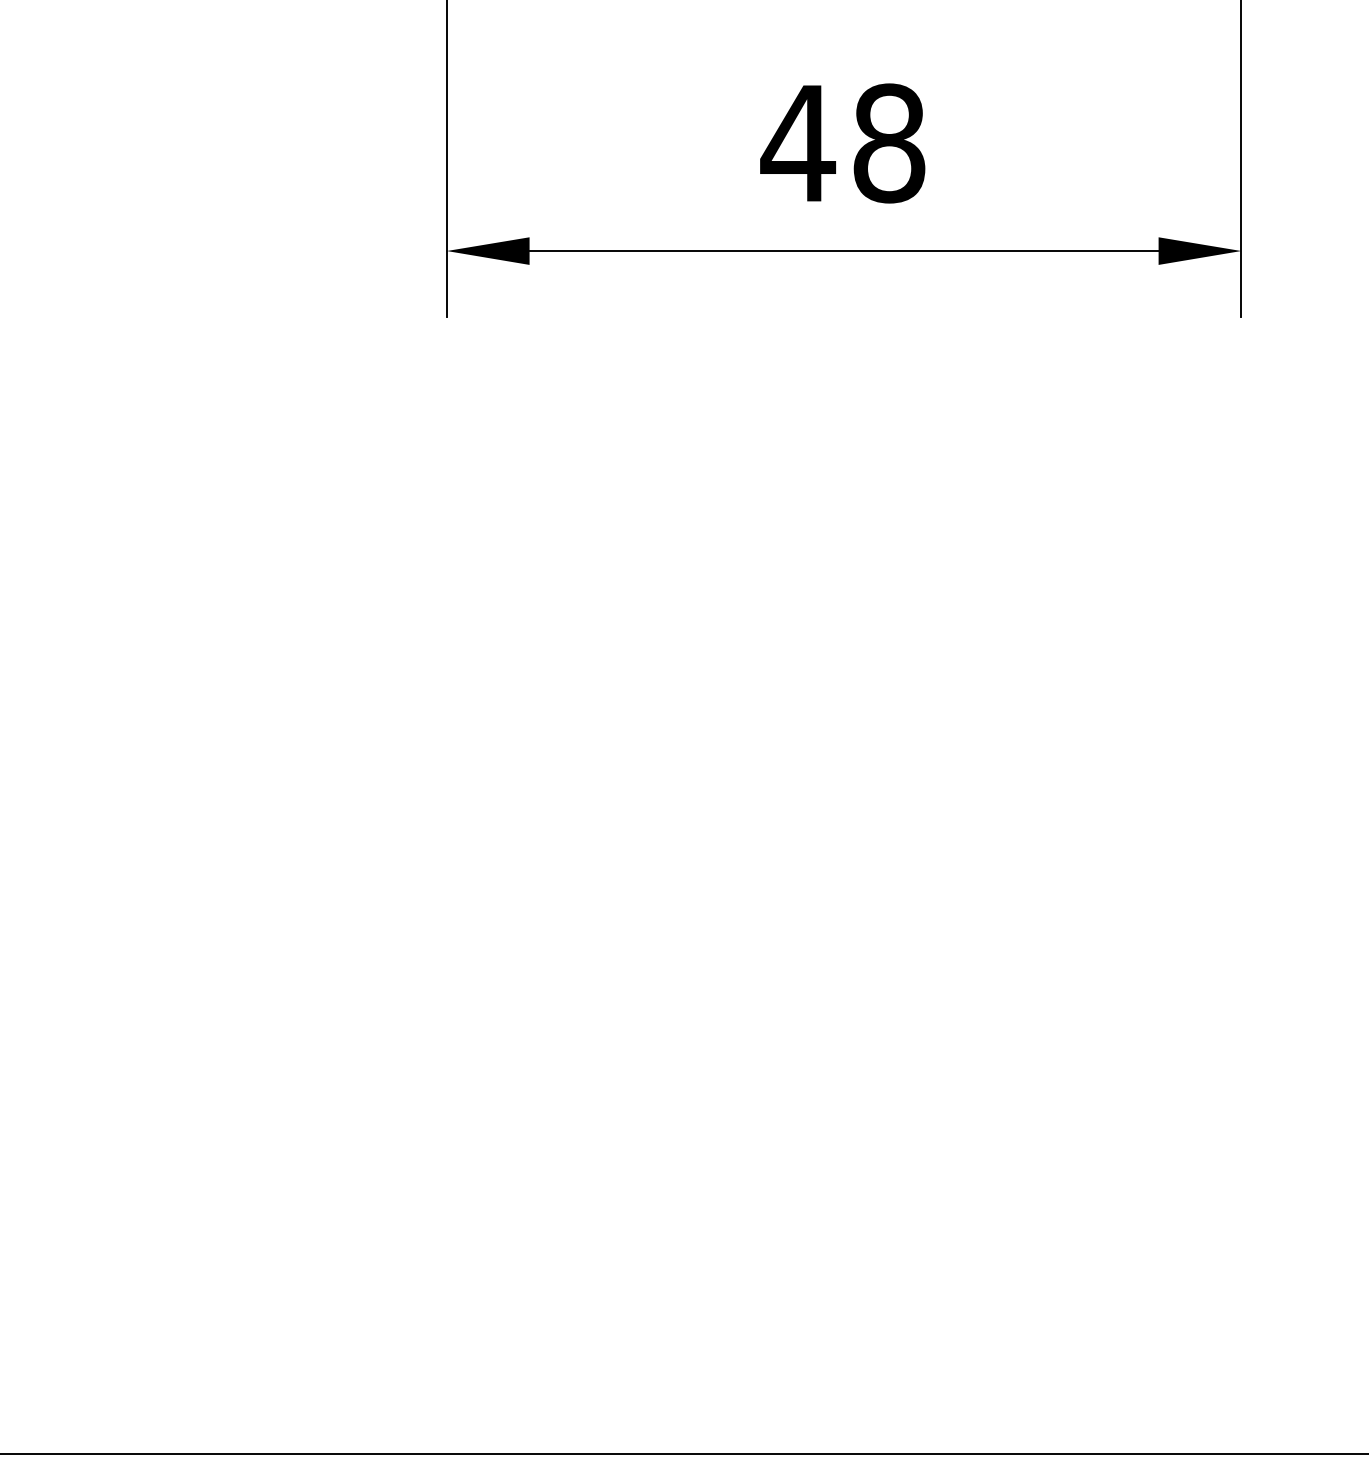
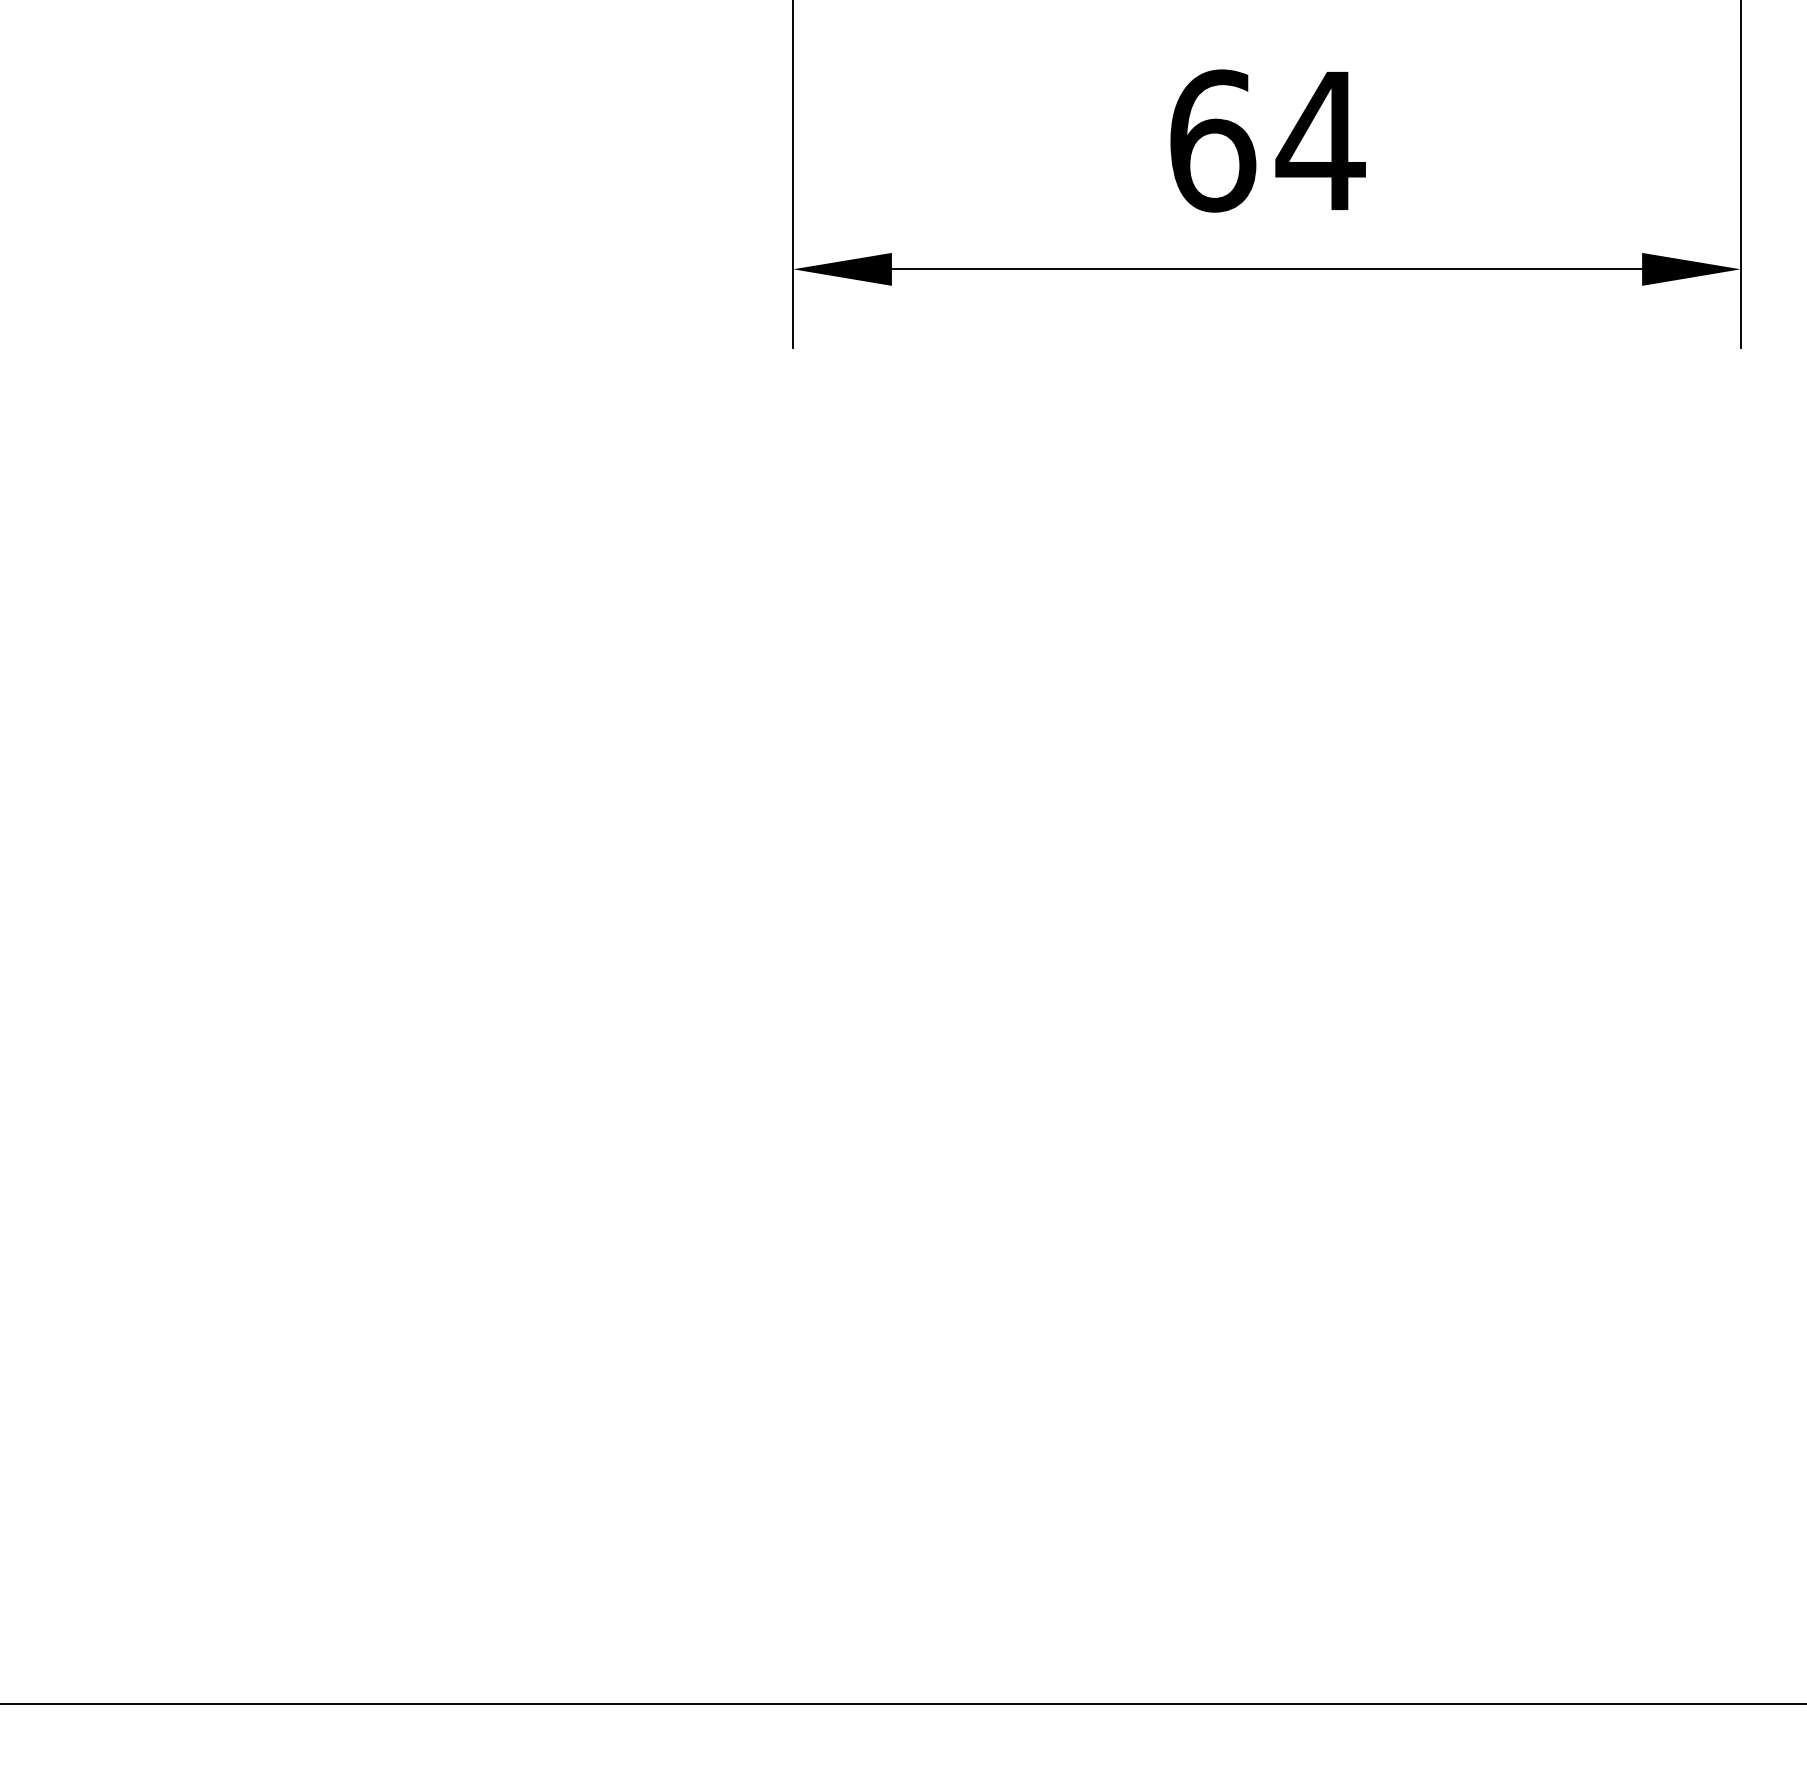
text: (842, 143) -> (1265, 140), 48 -> 64

